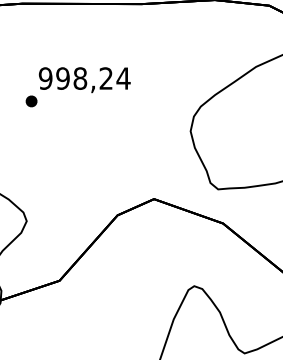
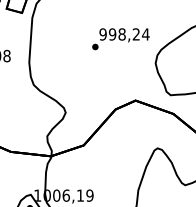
text: (77, 87) -> (120, 39), moved

